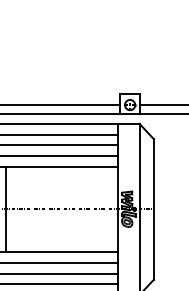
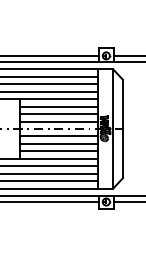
line: (61, 177) -> (58, 106), added
line: (61, 188) -> (58, 114), added
line: (61, 198) -> (58, 121), added
line: (61, 220) -> (58, 136), added
line: (61, 230) -> (58, 143), added
line: (61, 241) -> (58, 151), added

